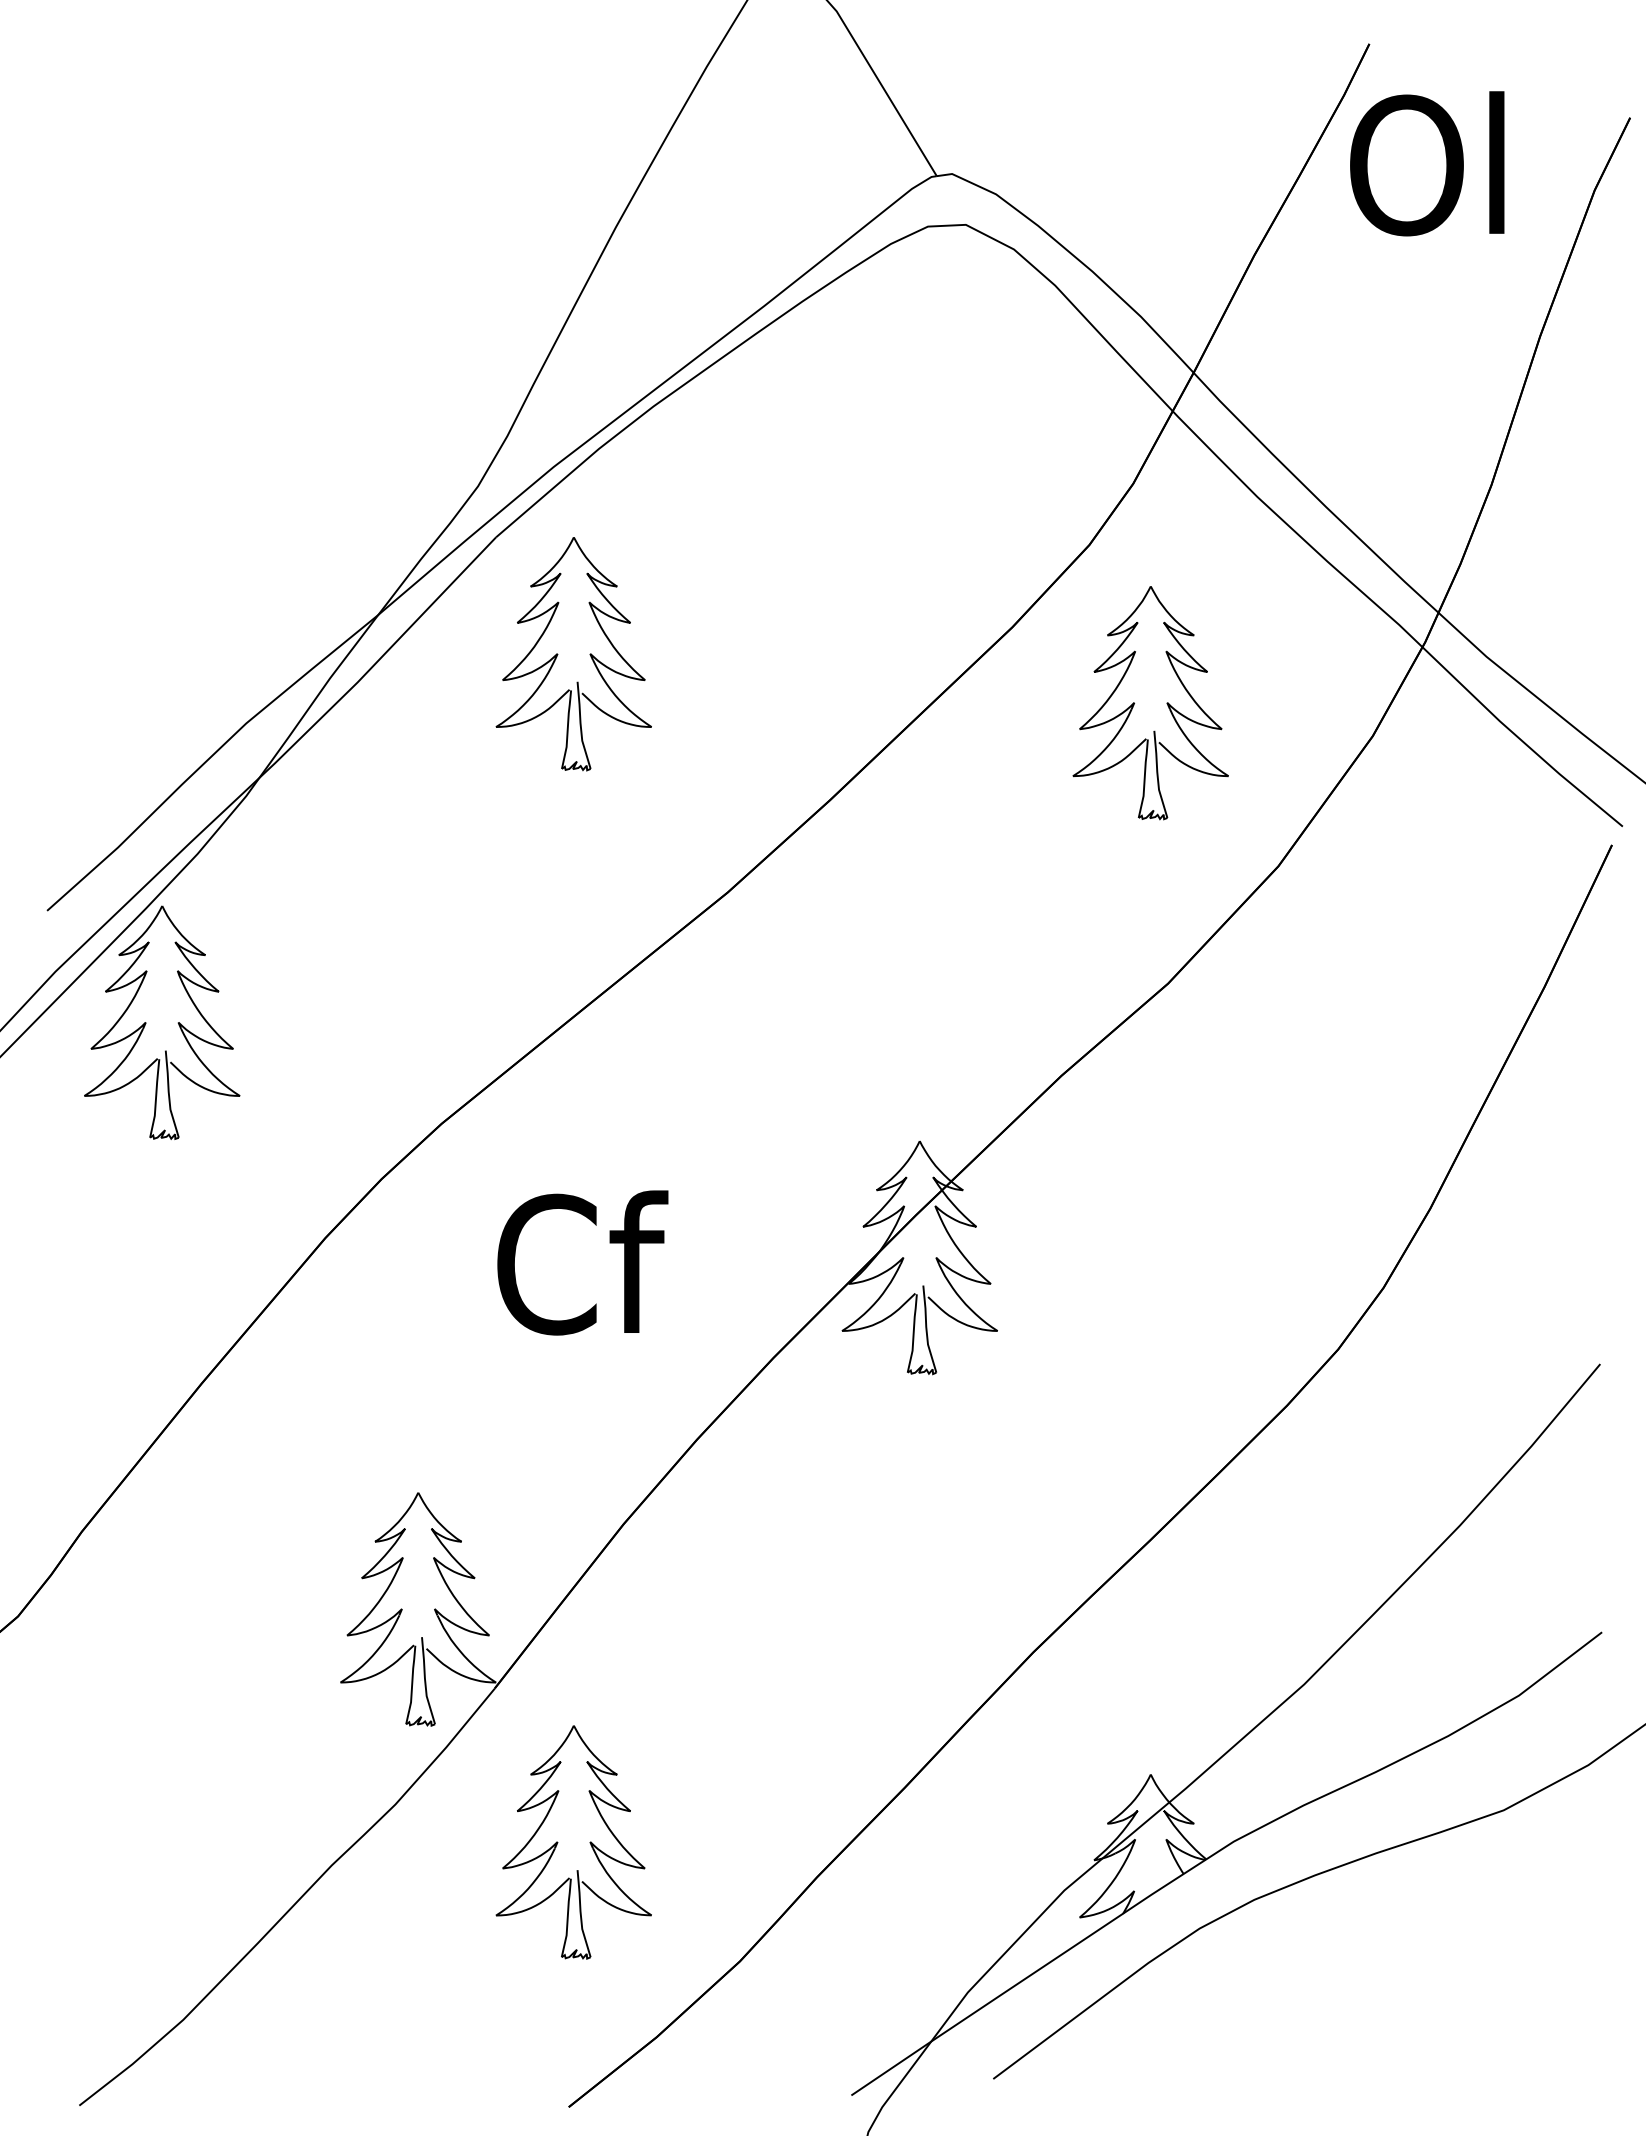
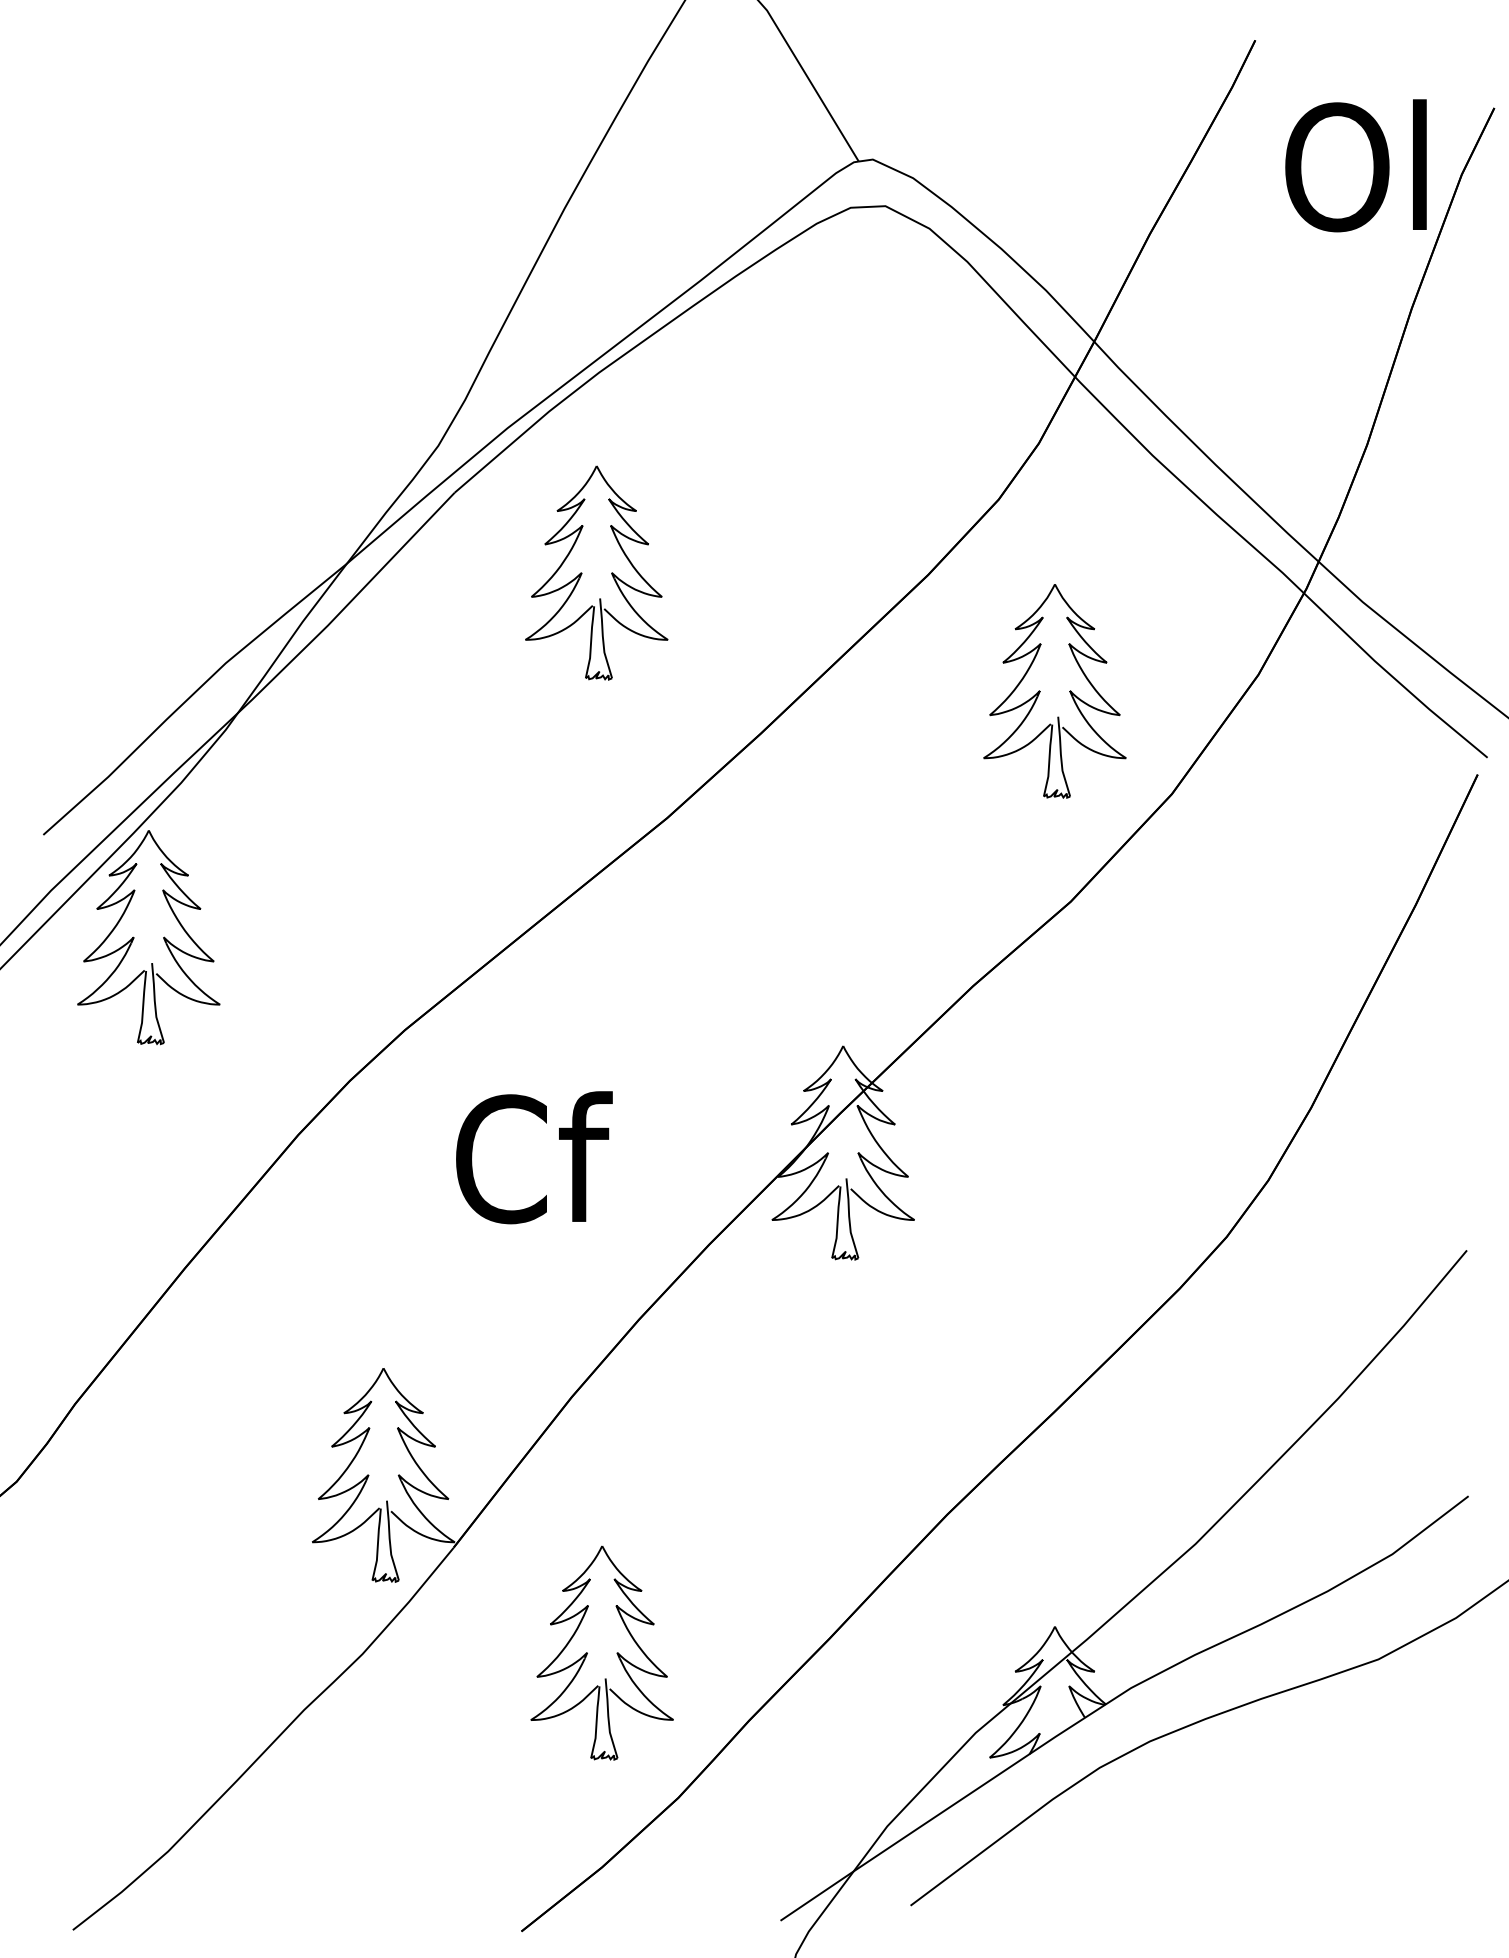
text: (1427, 163) -> (1356, 165), moved
part: (558, 654) -> (582, 573), moved
part: (1135, 703) -> (1040, 691), moved
part: (558, 1842) -> (588, 1653), moved

